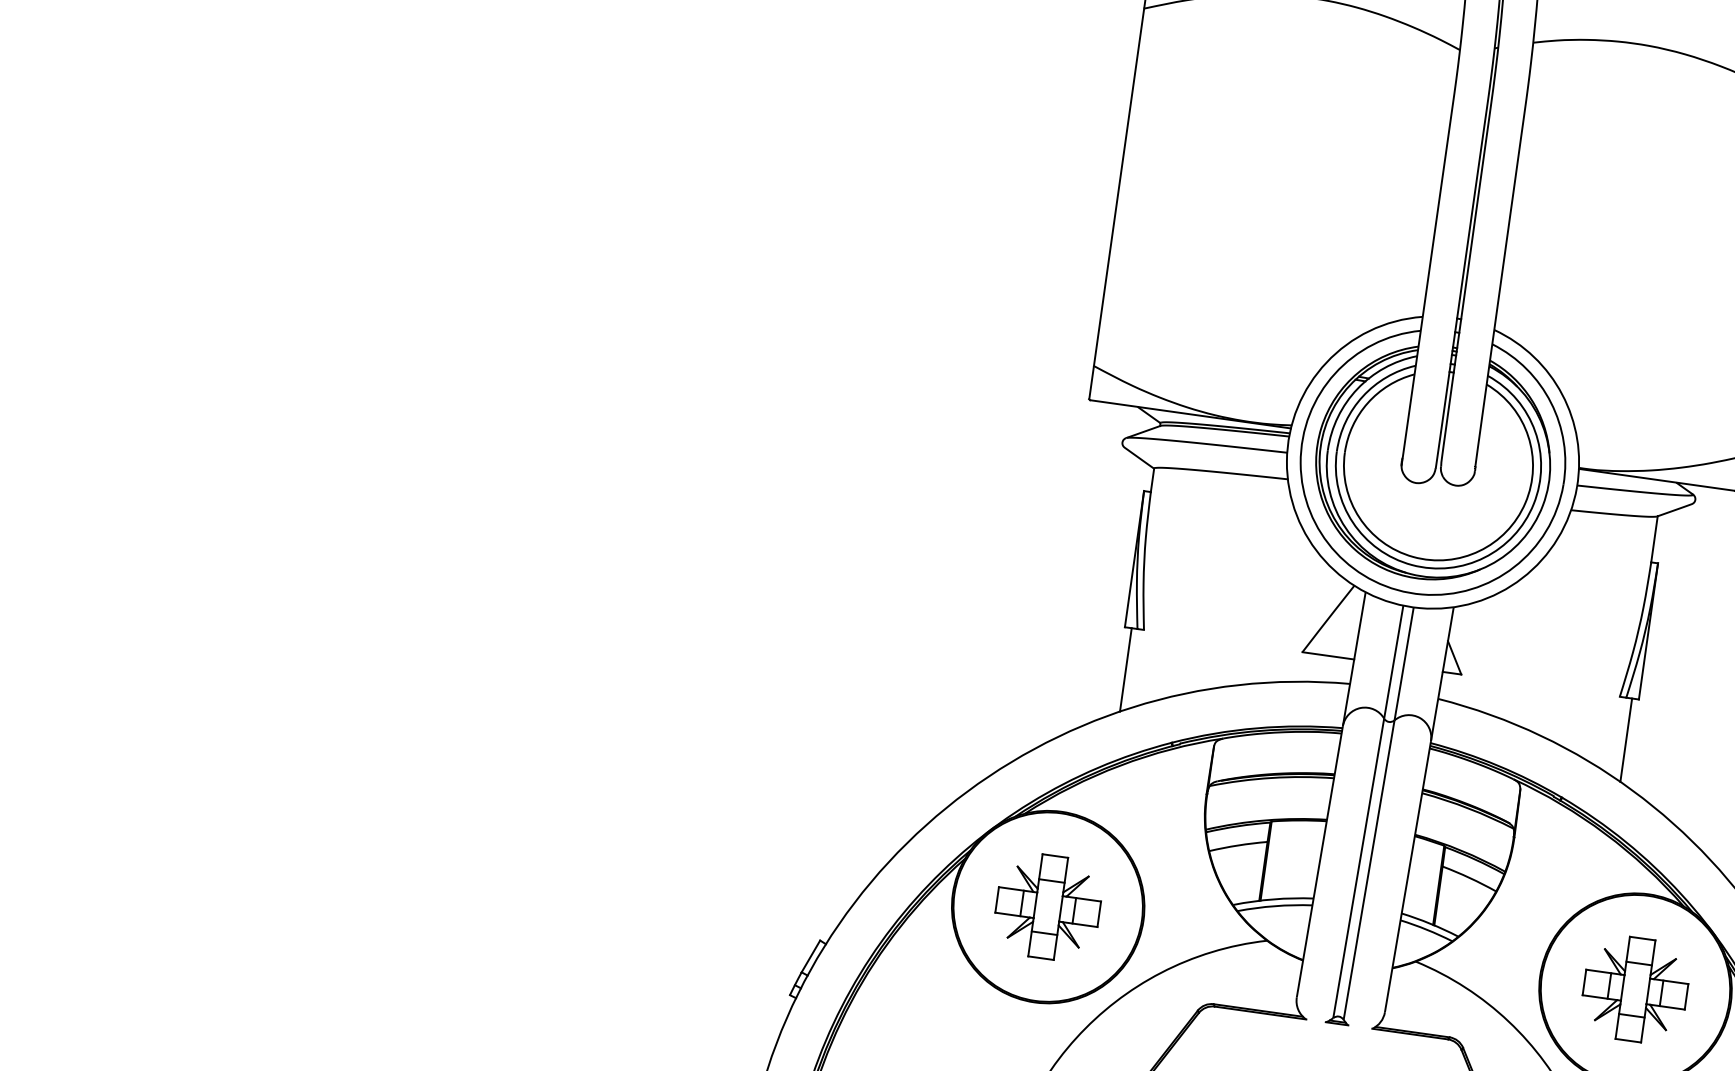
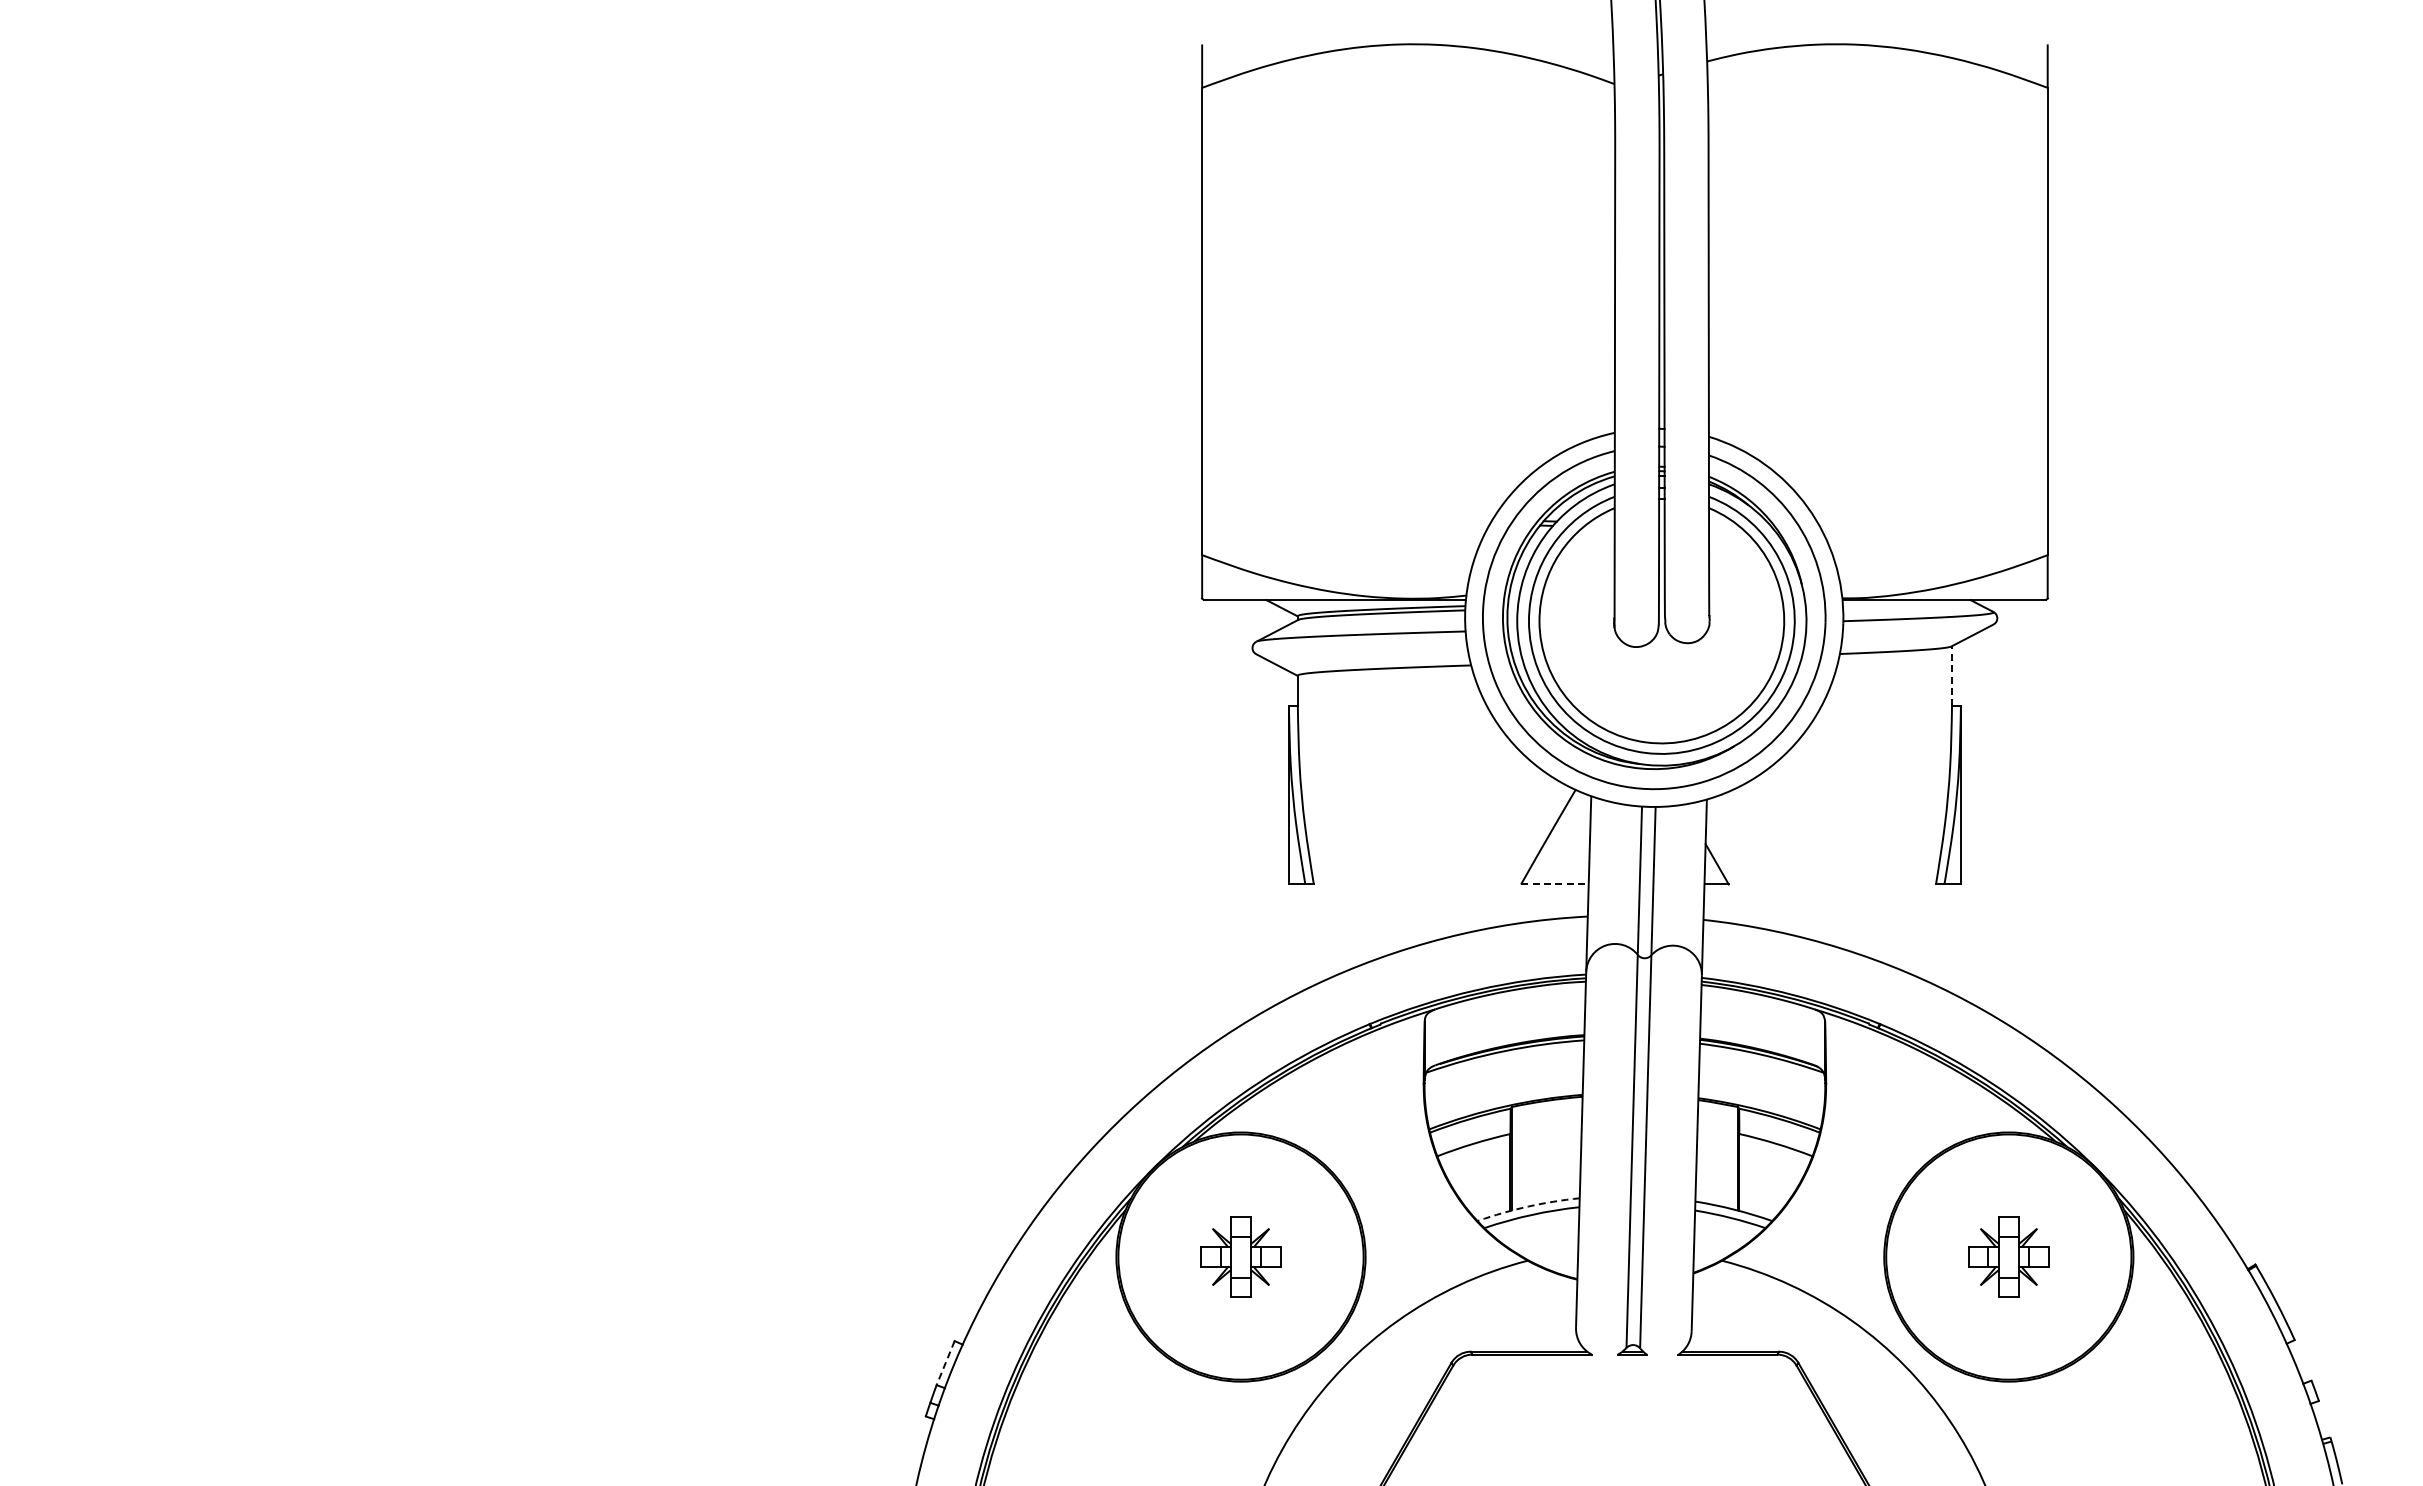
line: (1654, 538) -> (1952, 675), solid -> dashed
line: (1328, 655) -> (1554, 884), solid -> dashed
line: (1125, 669) -> (1297, 938), removed
line: (1626, 739) -> (1952, 938), removed
arc: (1273, 899) -> (1528, 1206), solid -> dashed
part: (1047, 906) -> (1240, 1256), size x0.6
line: (810, 956) -> (945, 1363), solid -> dashed
part: (1635, 989) -> (2008, 1256), size x0.6

